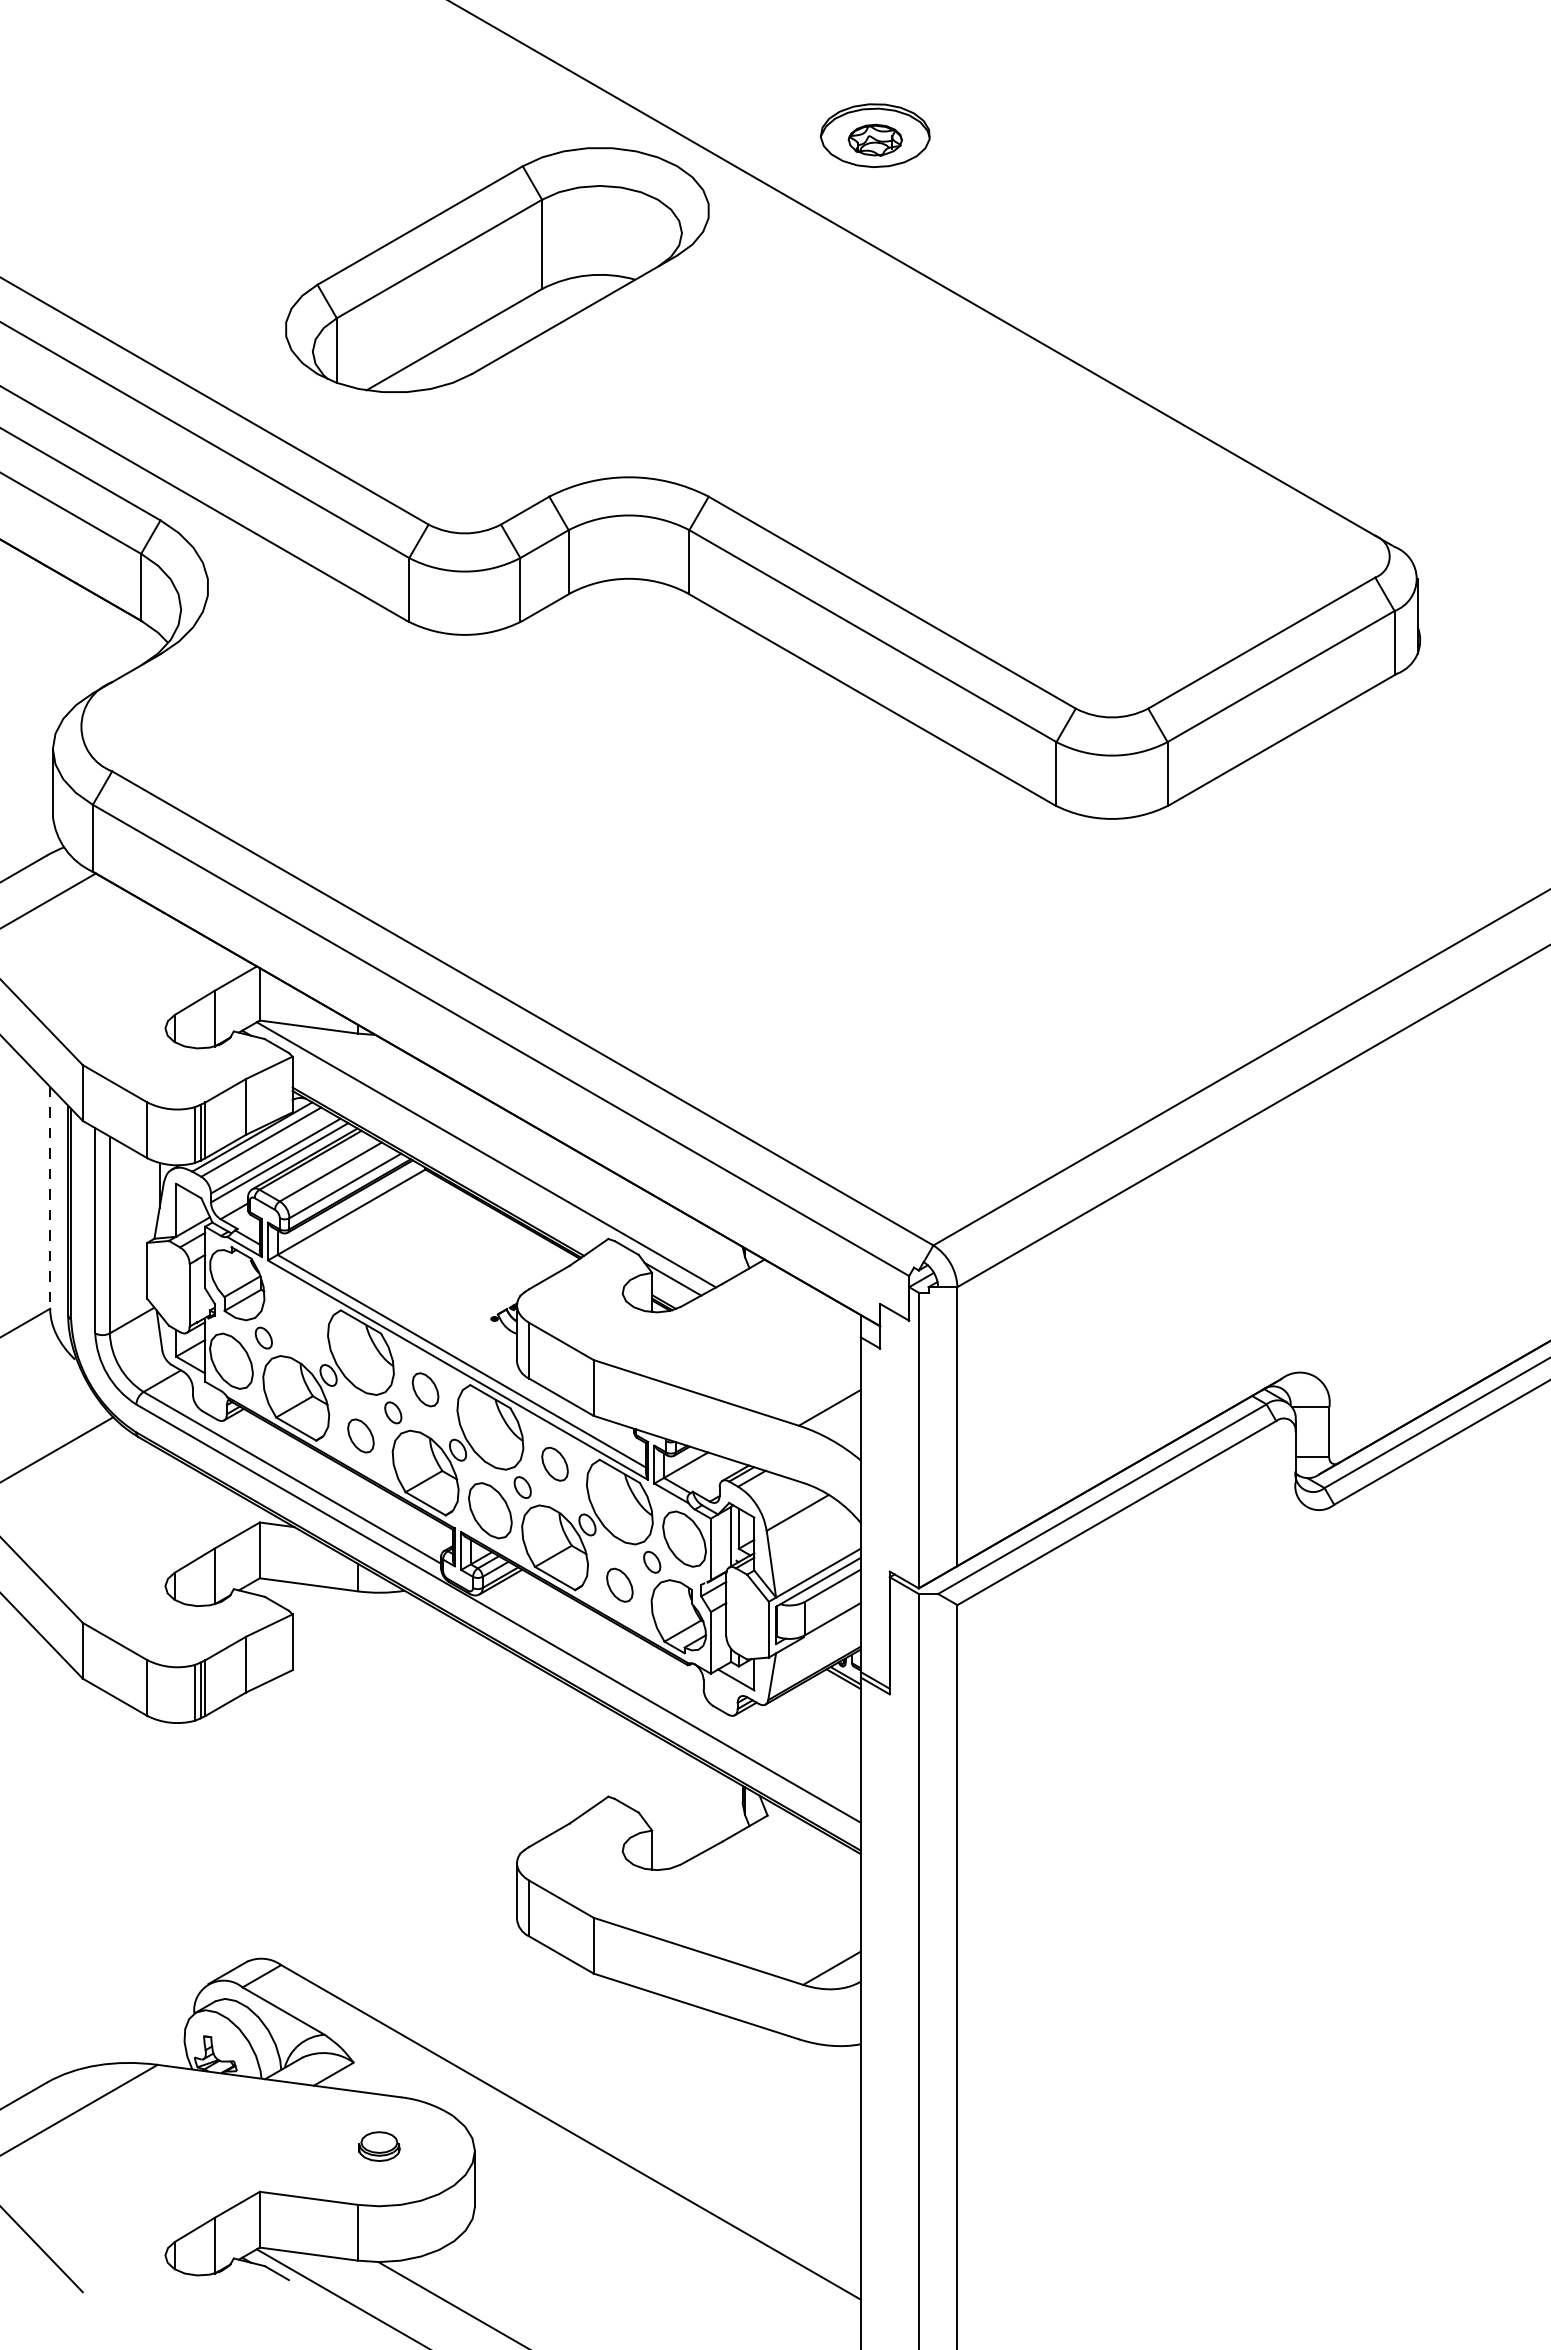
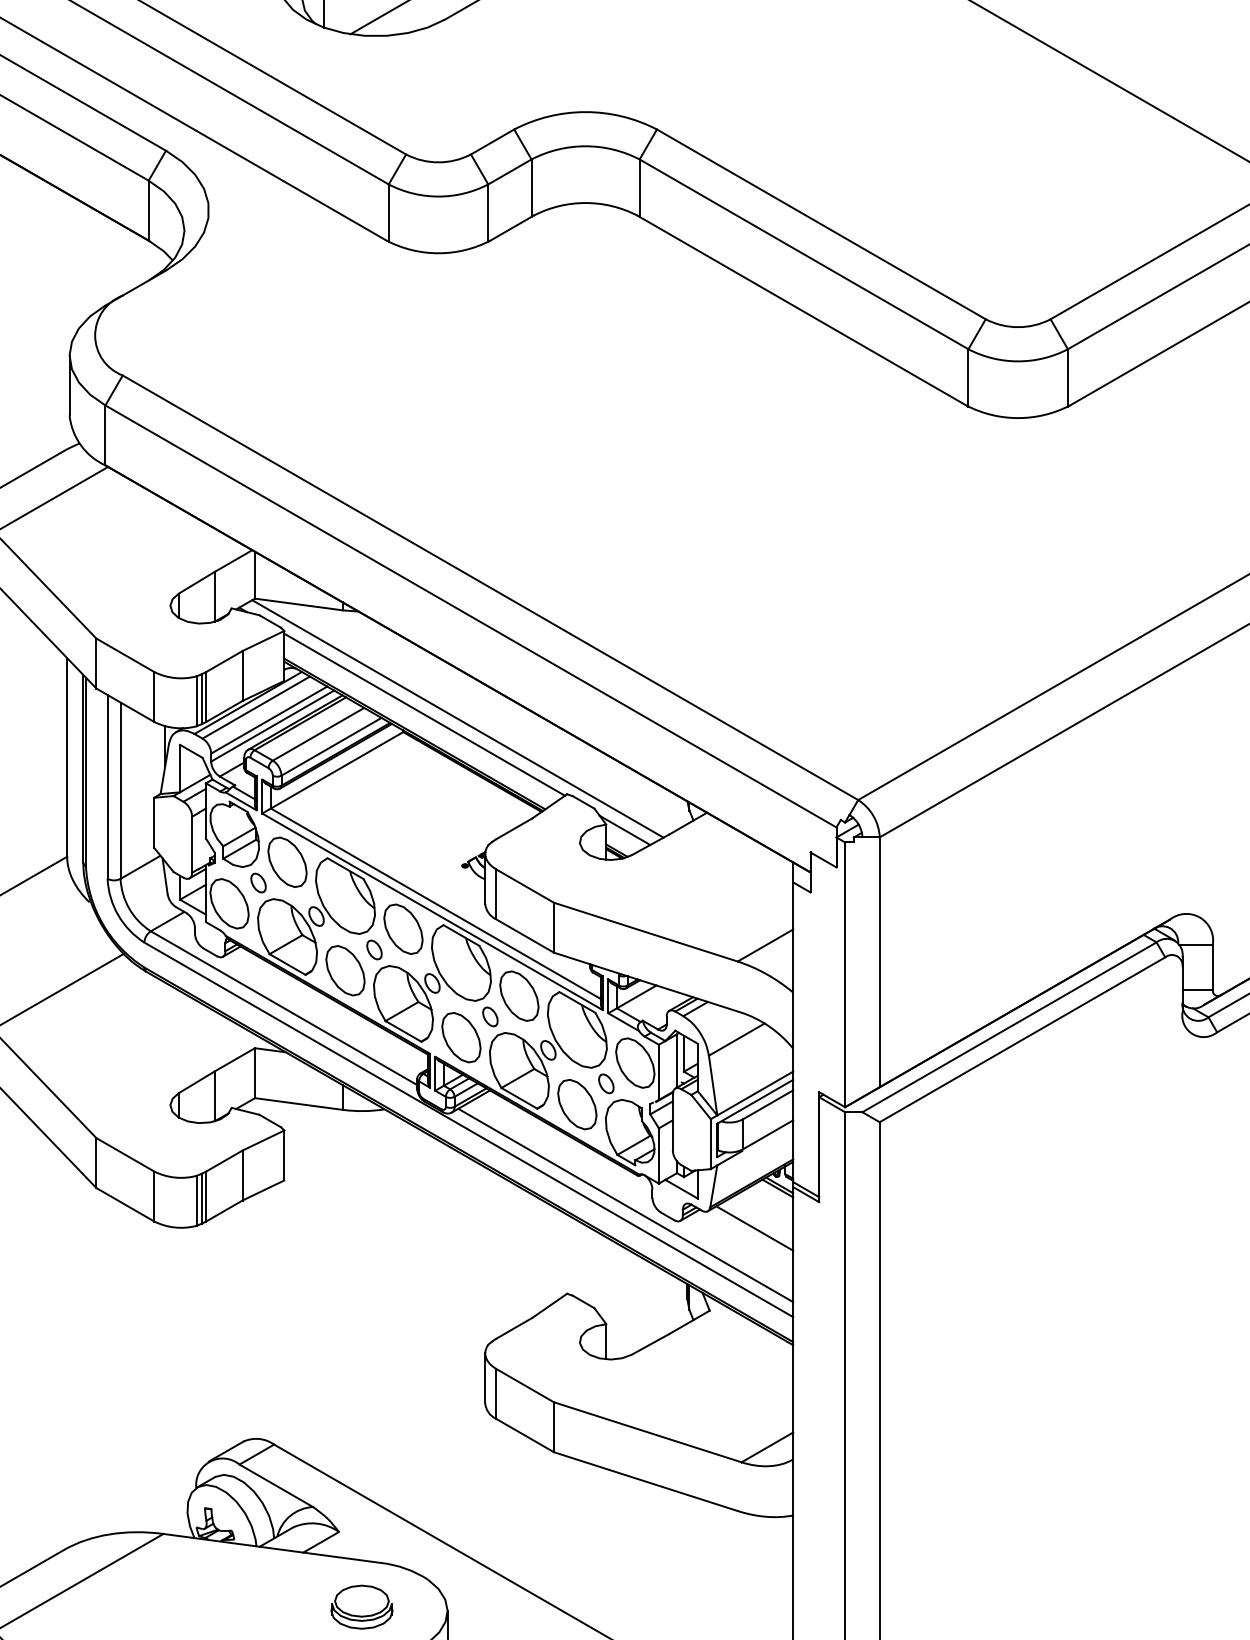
line: (449, 1149) -> (424, 714), added
line: (50, 1197) -> (67, 757), dashed -> solid
part: (295, 1314) -> (286, 861), added
part: (425, 1389) -> (403, 929), size x1.67
part: (360, 1435) -> (345, 970), size x1.67
part: (554, 1463) -> (518, 995), size x1.67
part: (619, 1584) -> (577, 1103), size x1.67
line: (673, 1698) -> (625, 1205), added
line: (817, 1723) -> (754, 1228), added
part: (379, 2146) -> (362, 1607), size x1.67

